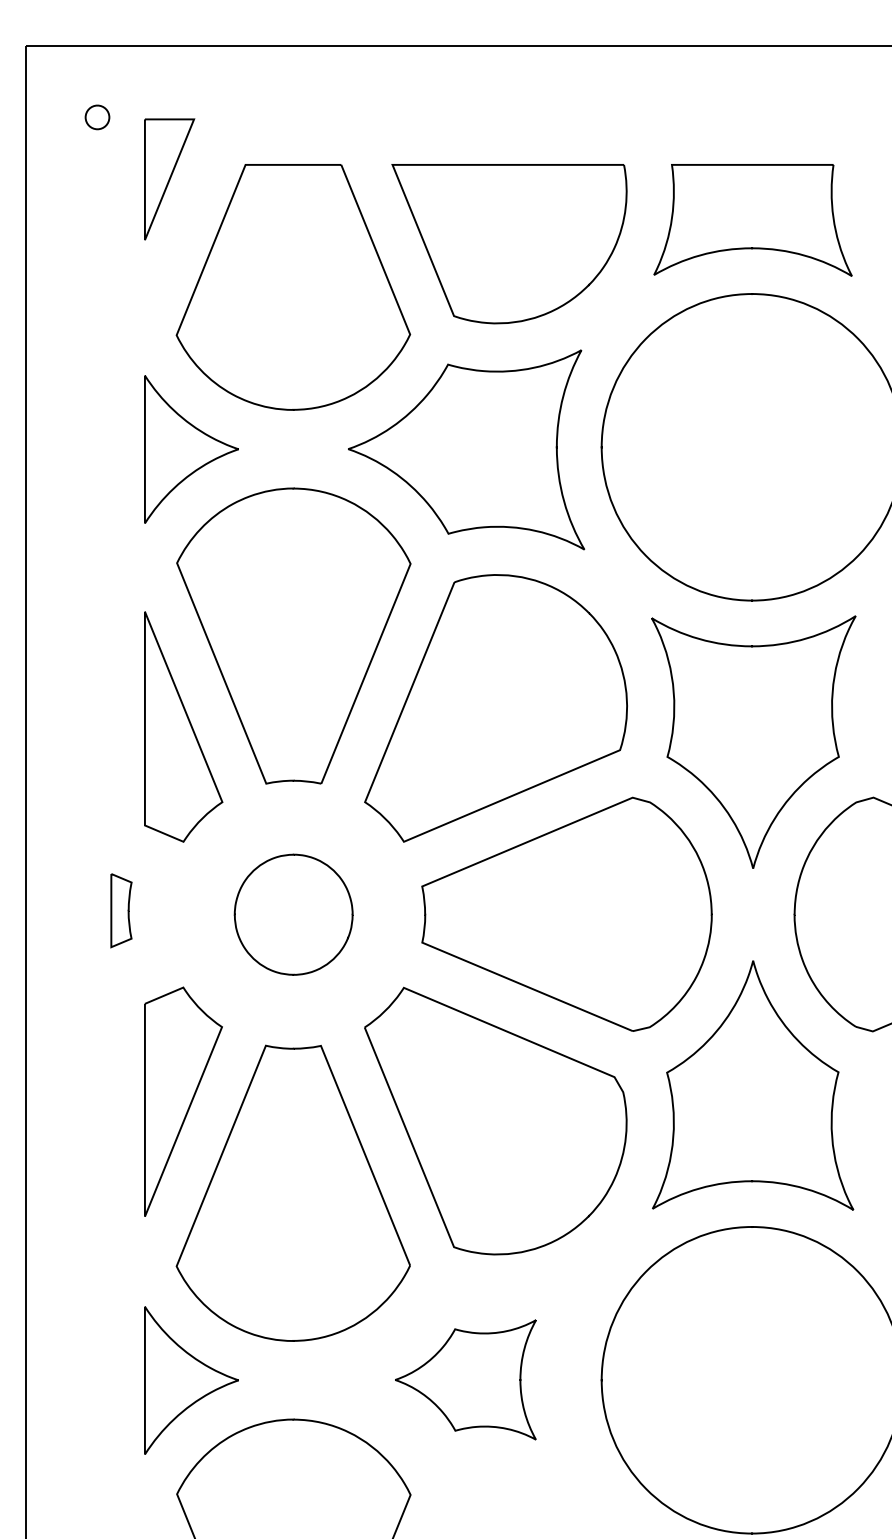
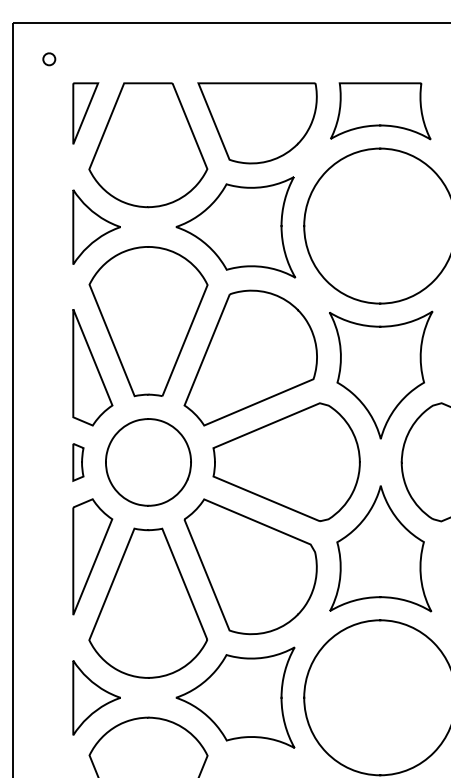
part: (169, 179) -> (85, 113), moved
part: (121, 910) -> (78, 462), moved
part: (293, 914) -> (148, 462), size x1.43
part: (465, 1379) -> (235, 697), size x1.67

